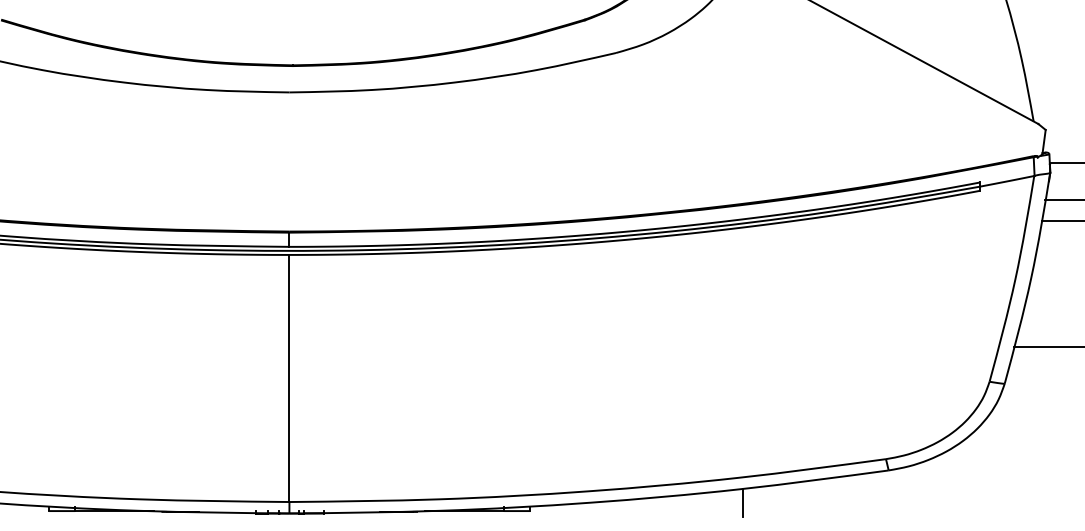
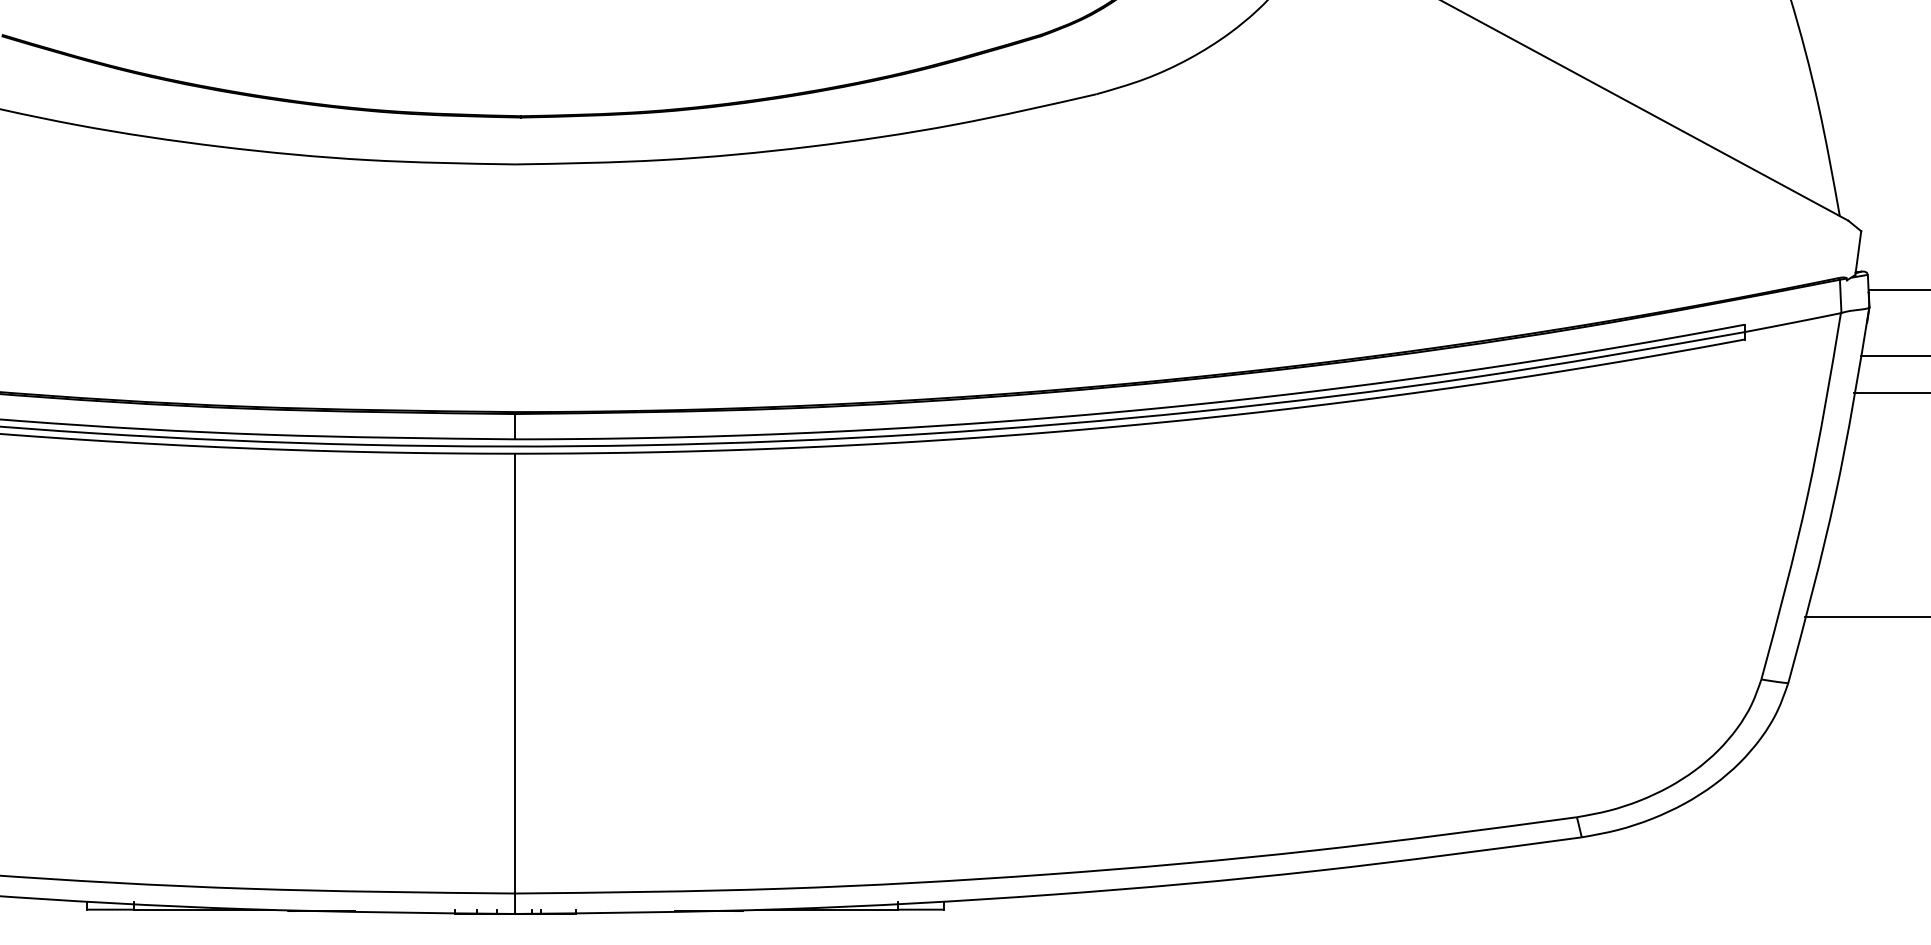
line: (742, 502) -> (1321, 894), removed

